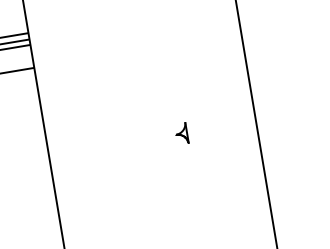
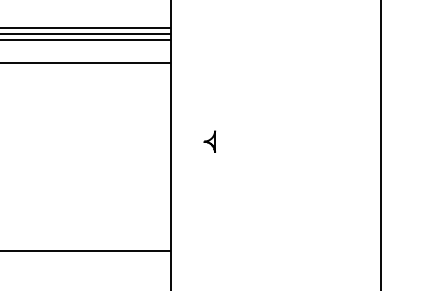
part: (181, 133) -> (209, 141), moved

